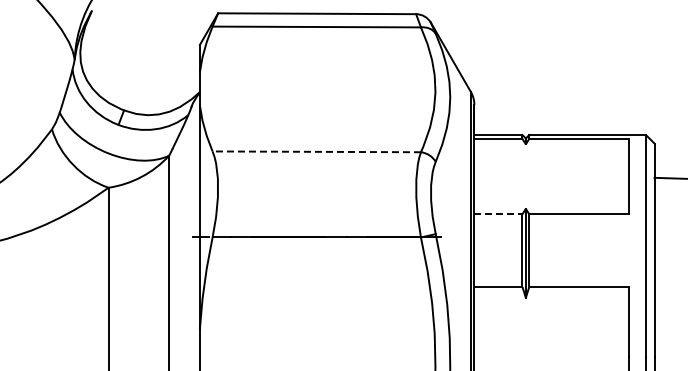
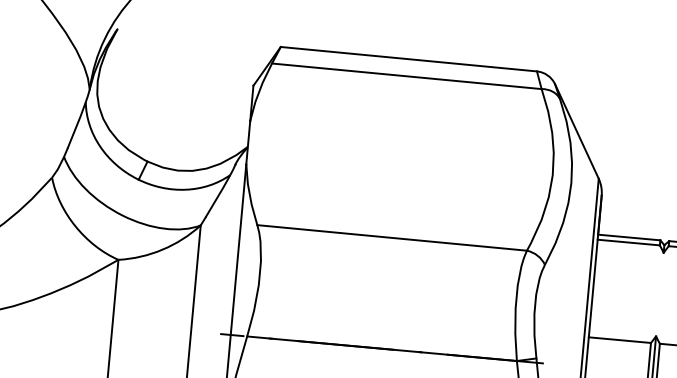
line: (316, 151) -> (391, 237), dashed -> solid
line: (498, 214) -> (619, 340), dashed -> solid

